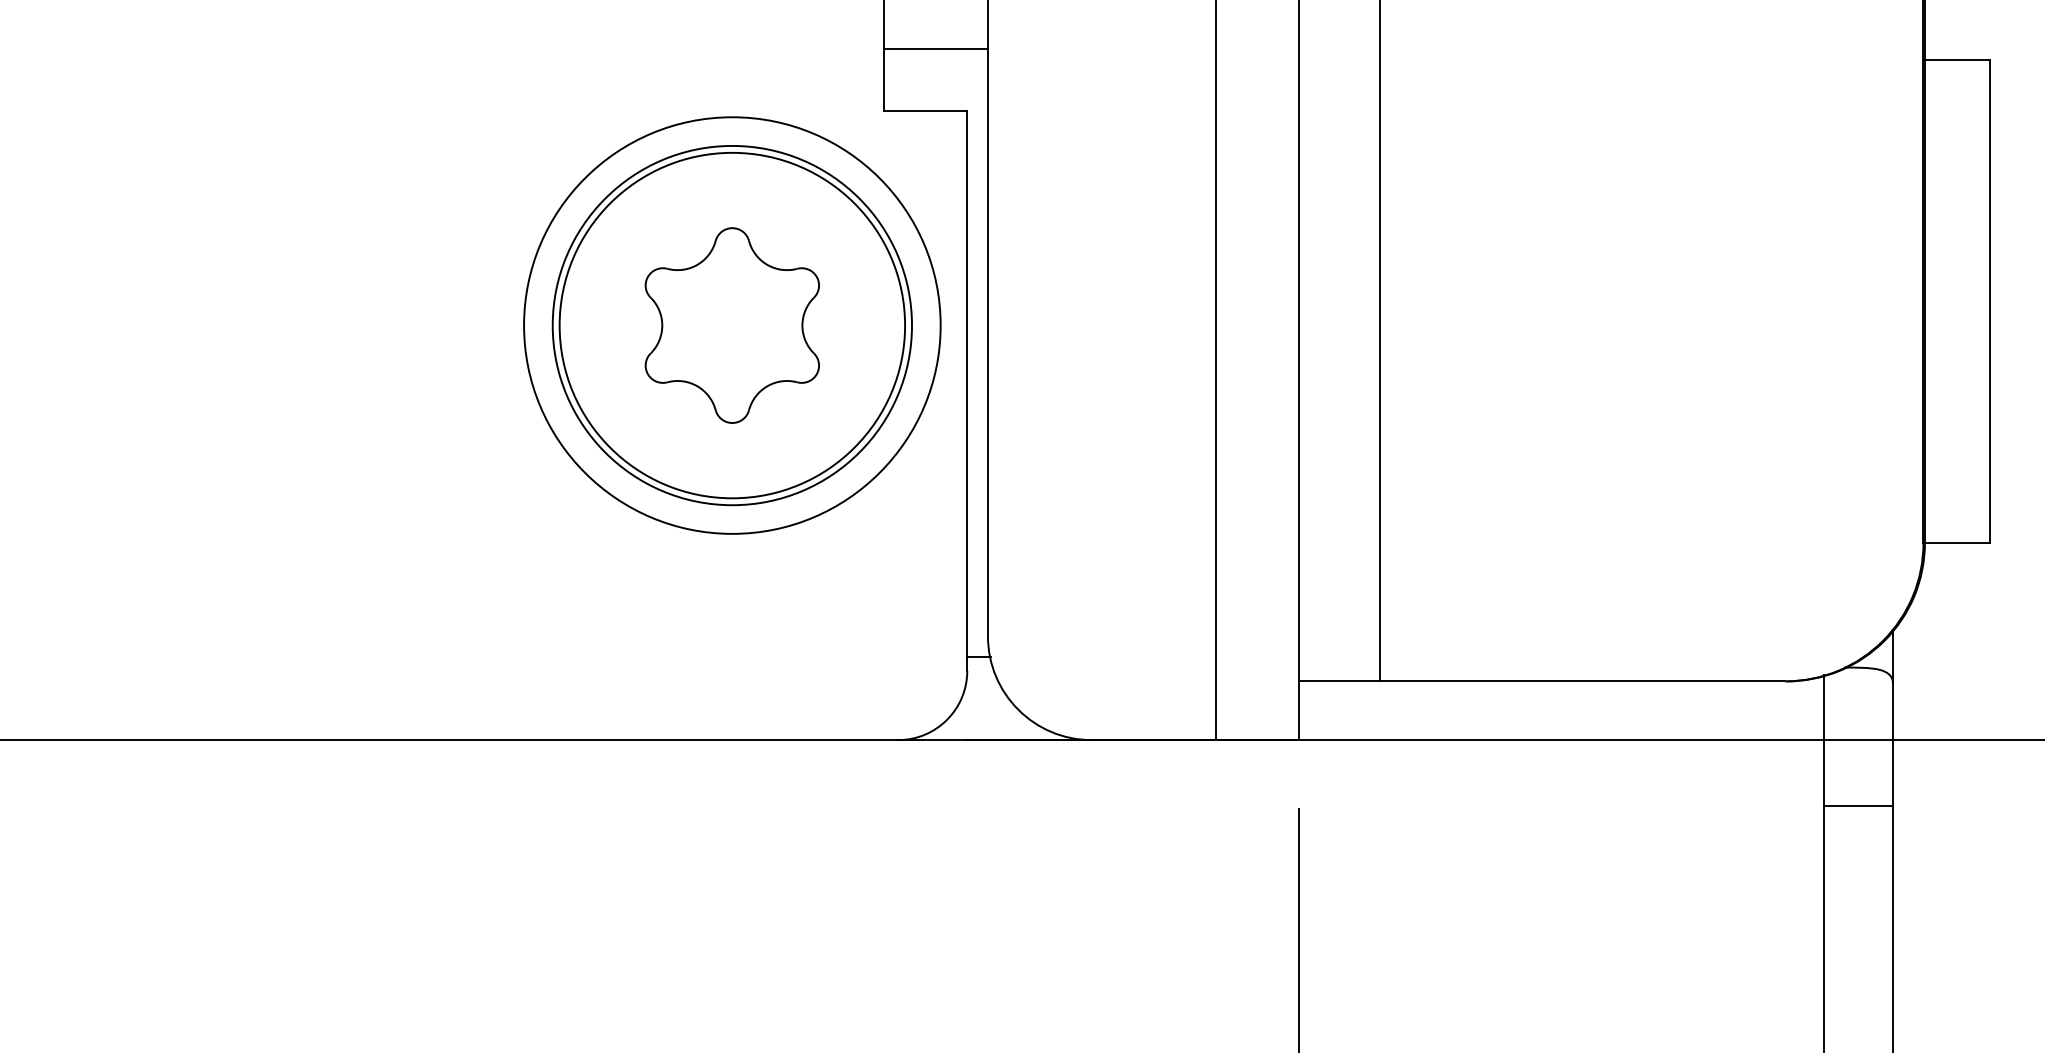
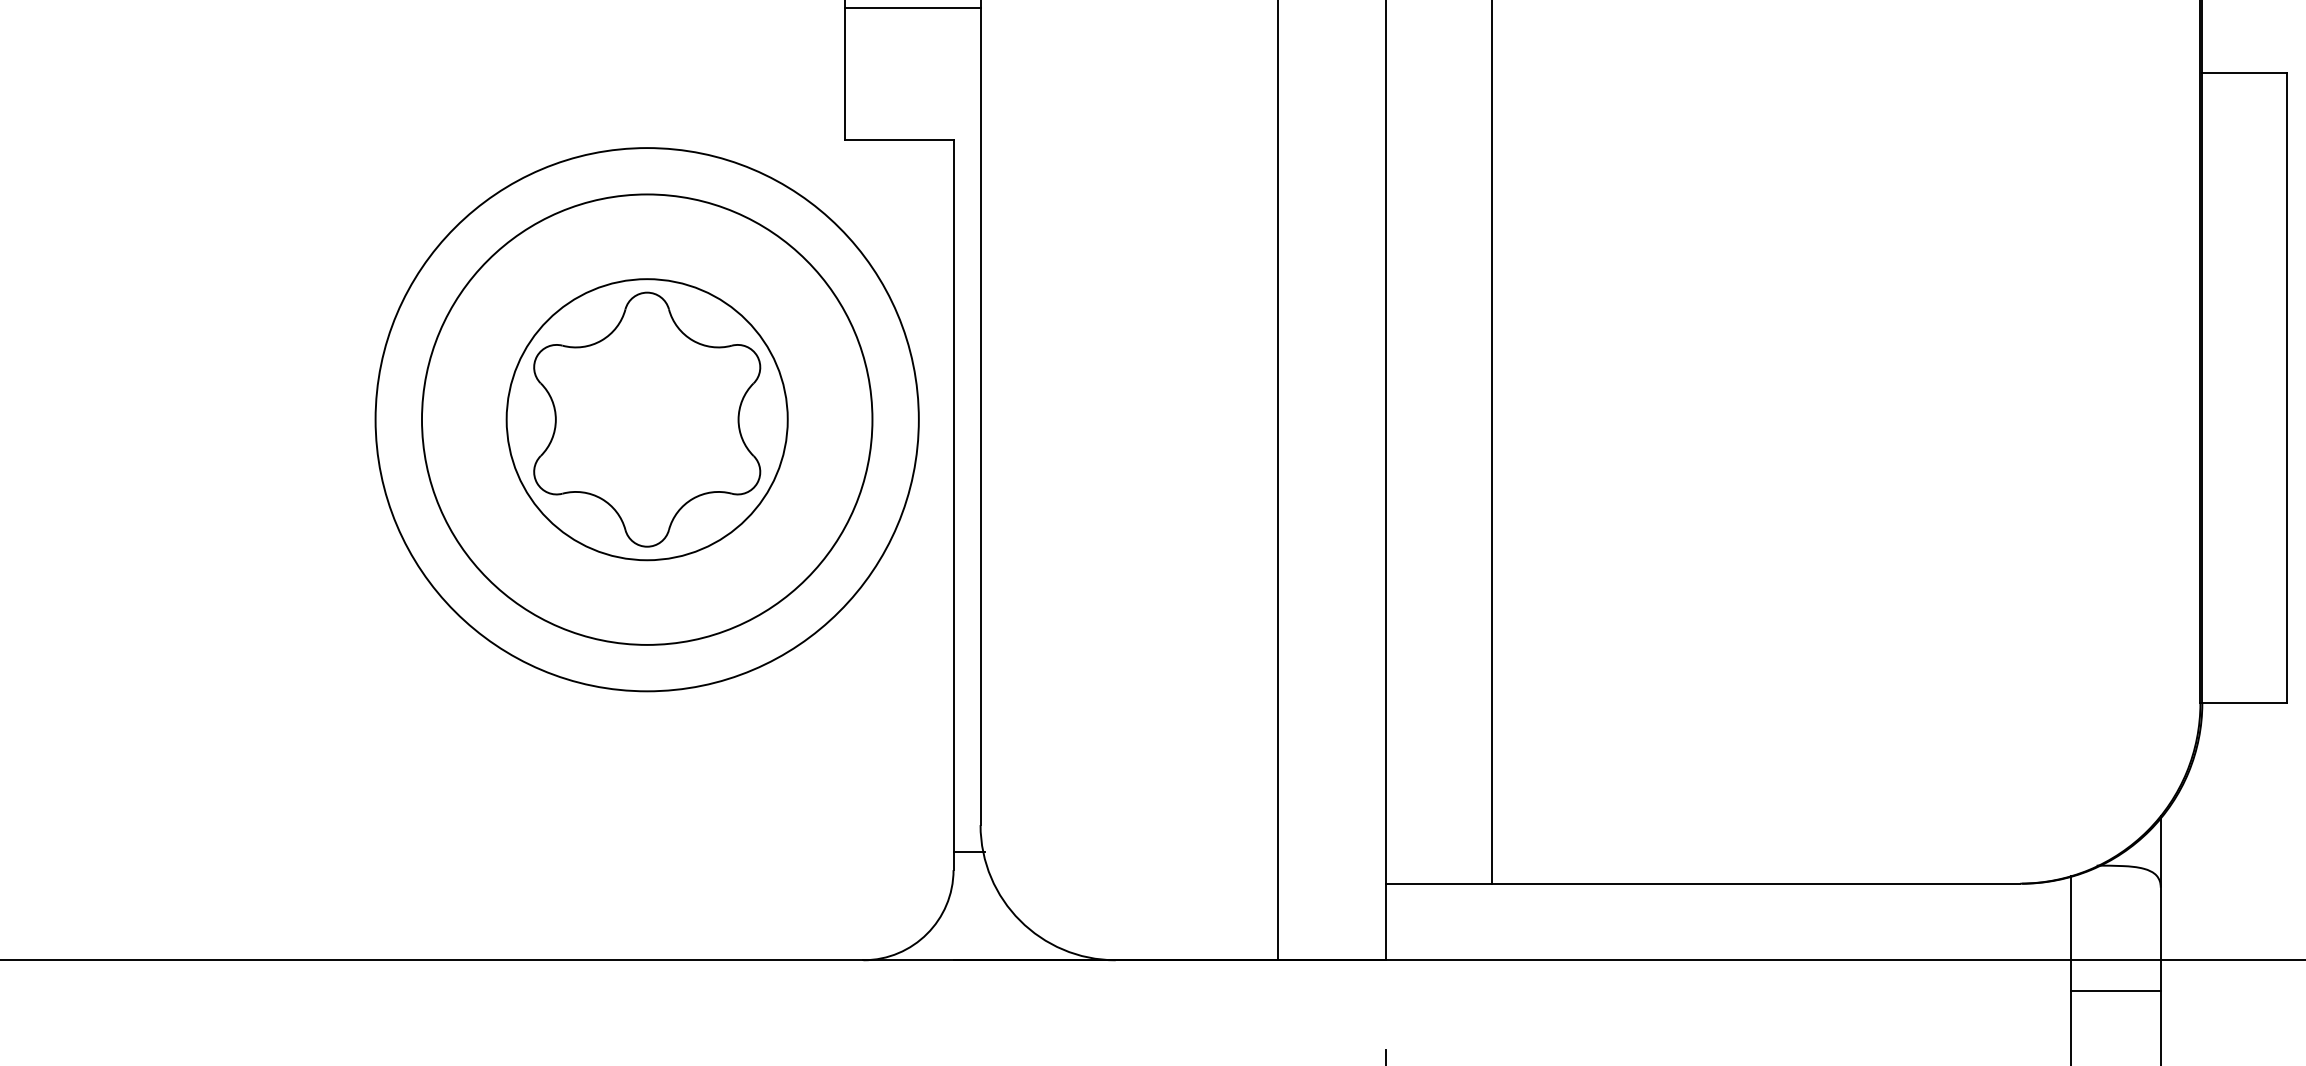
line: (936, 49) -> (913, 8), moved
circle: (732, 325) -> (647, 419), size x0.6
line: (1858, 805) -> (2115, 990), moved

